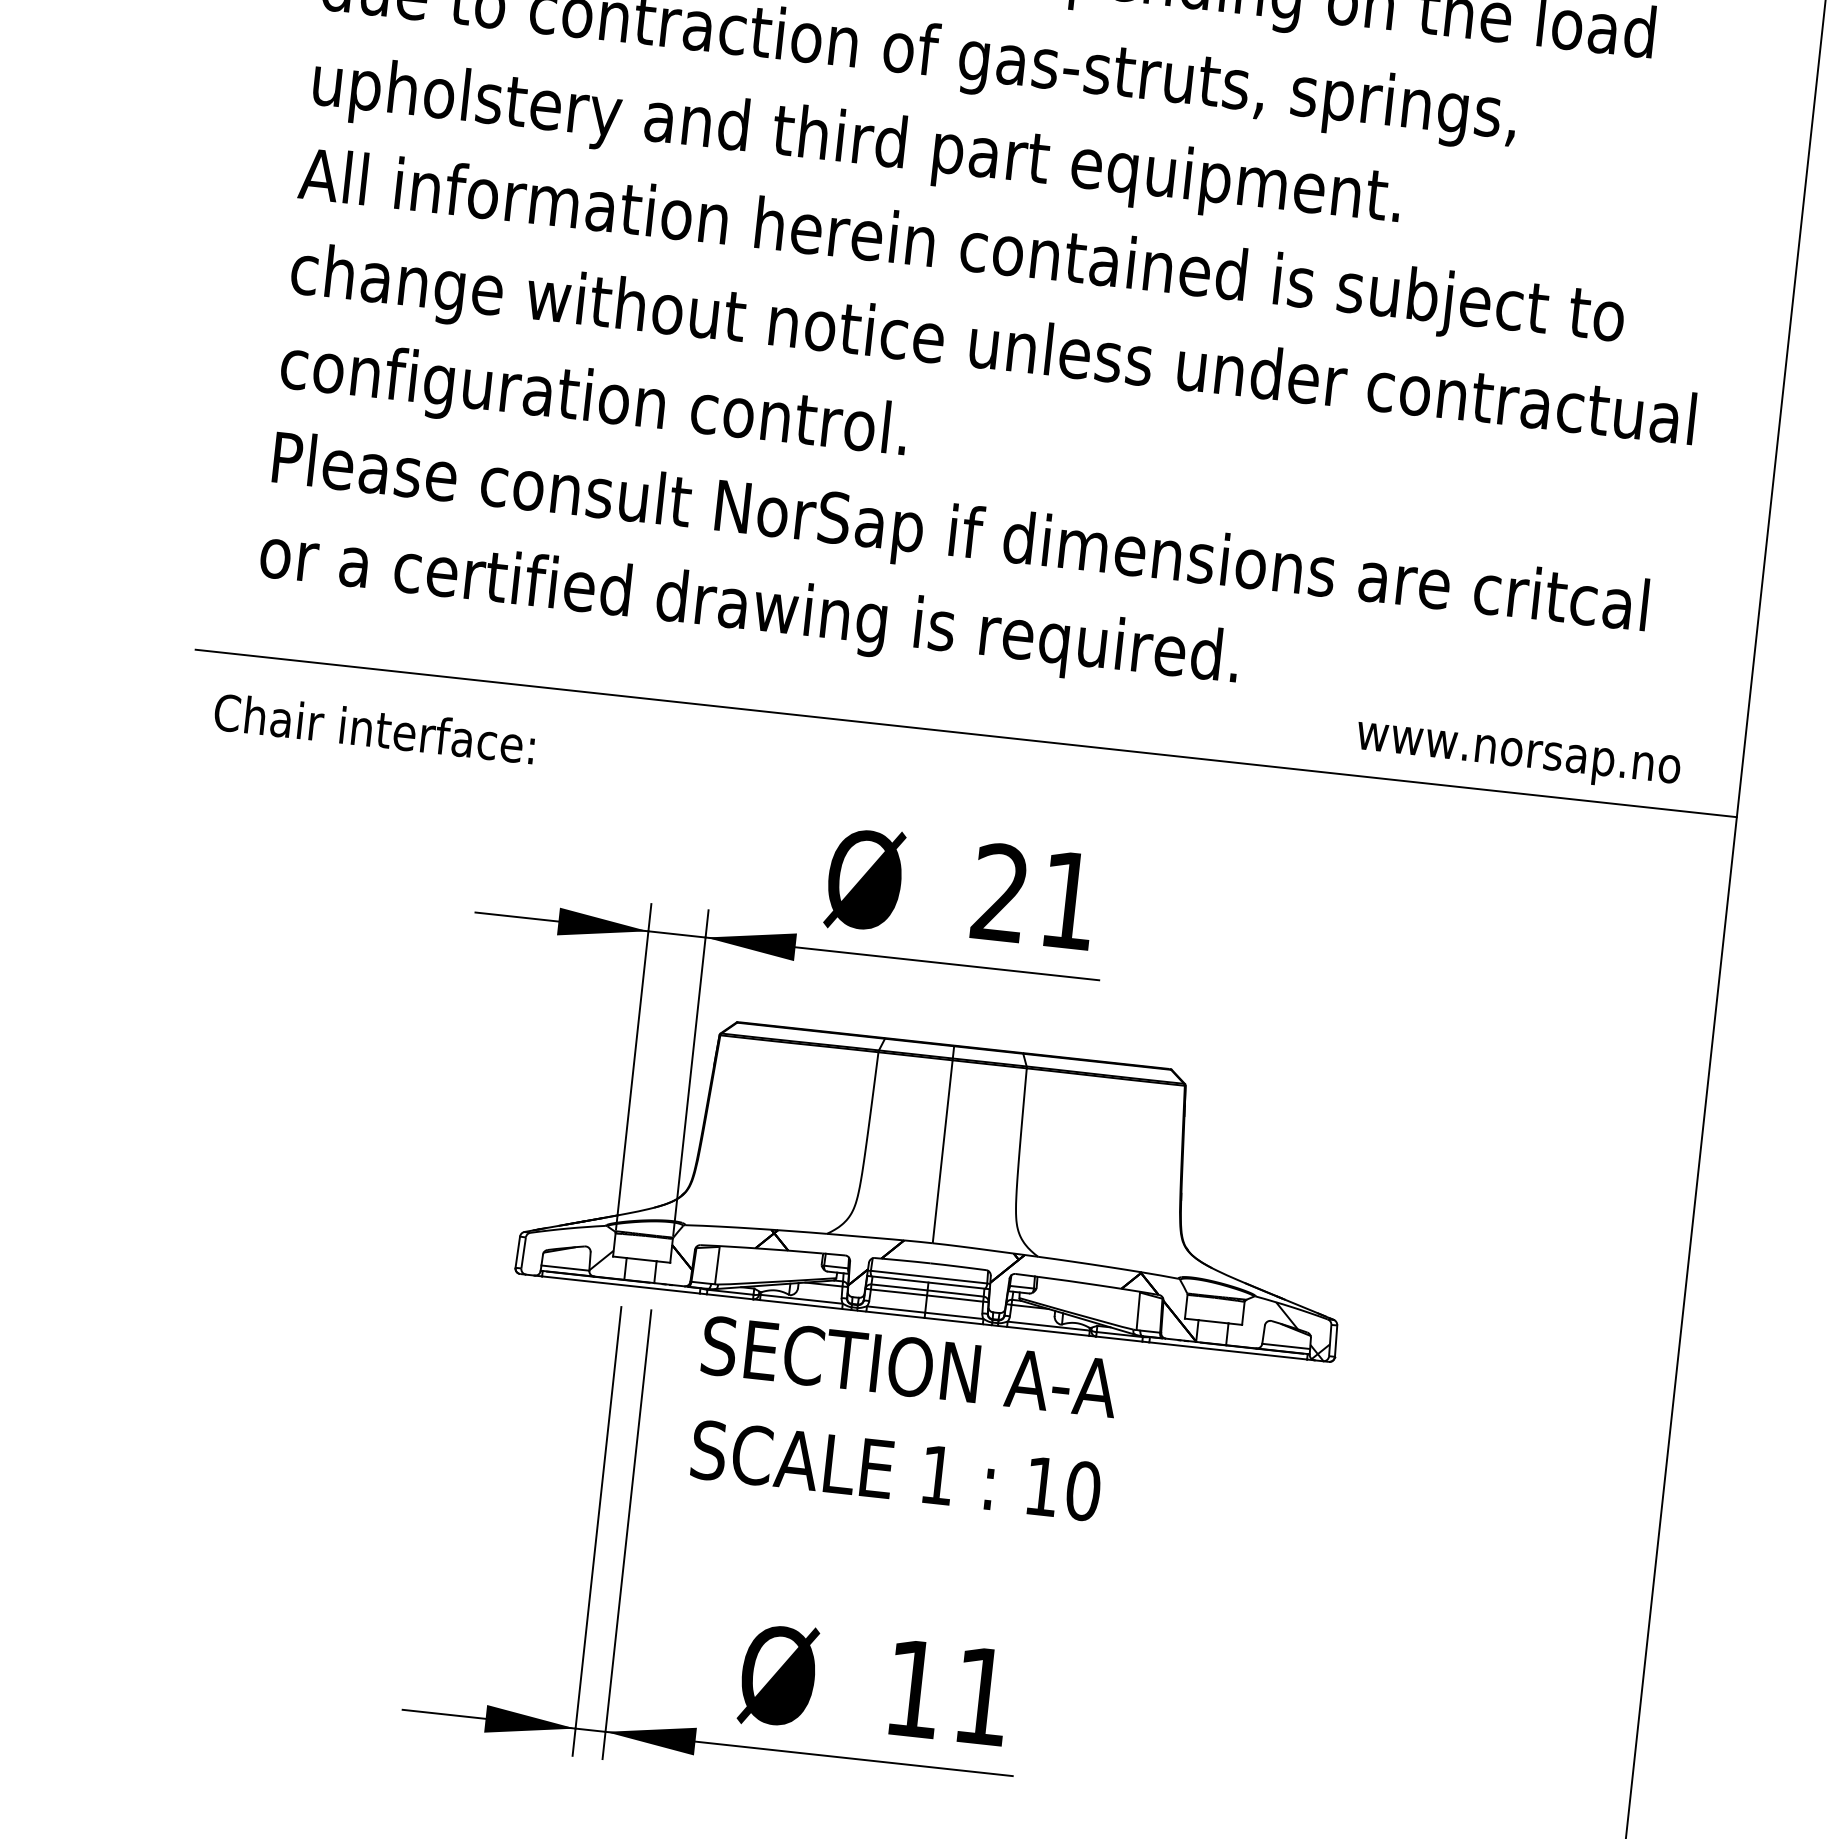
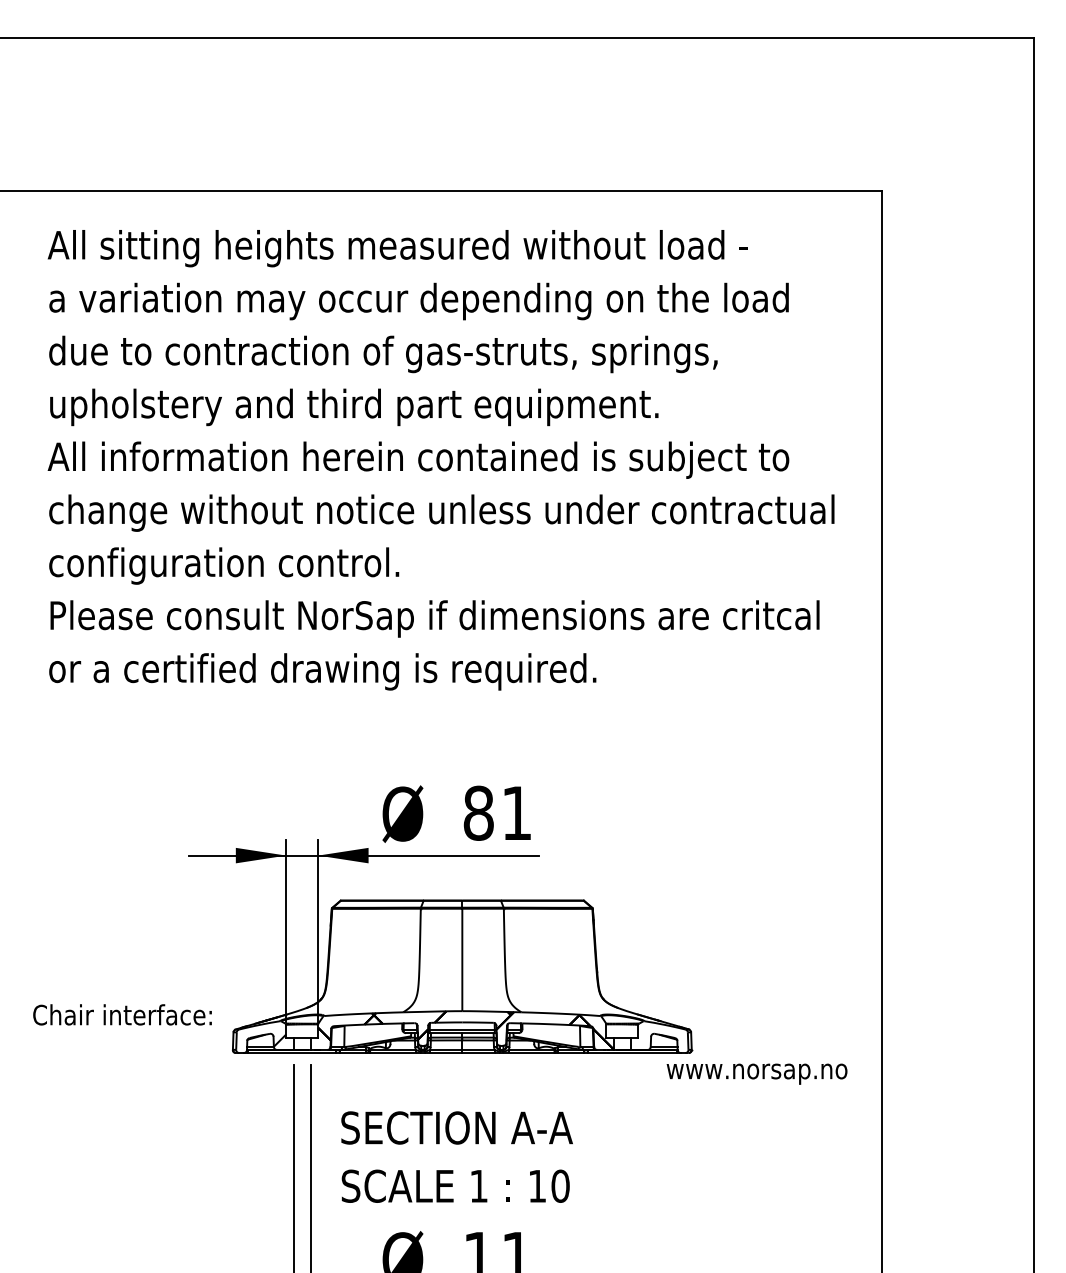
text: (374, 727) -> (122, 1014), moved
line: (964, 734) -> (449, 727), removed
text: (1517, 756) -> (756, 1073), moved
text: (1000, 891) -> (478, 812), 21 -> 81
hatch: (1286, 1329) -> (663, 1037), removed
text: (903, 1417) -> (456, 1156), moved

